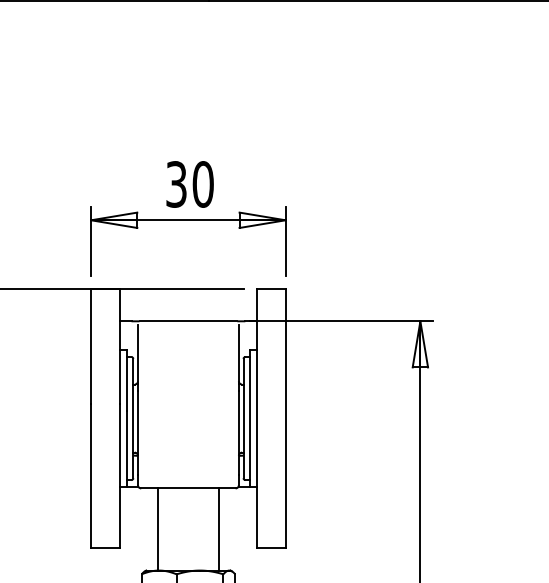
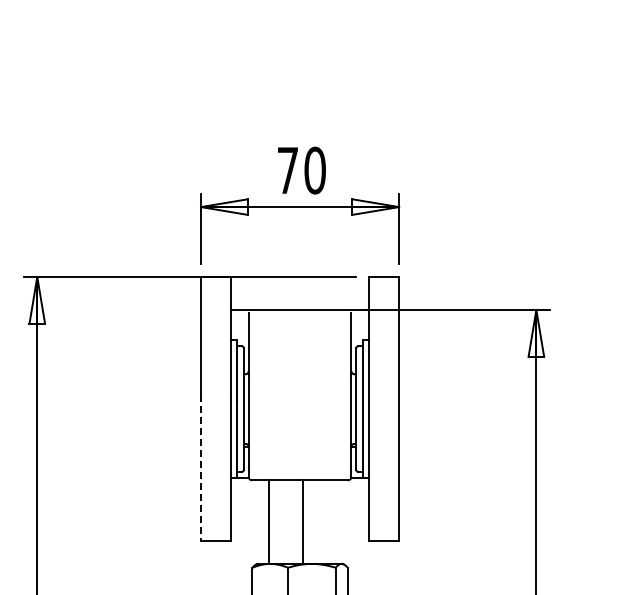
text: (176, 184) -> (287, 170), 30 -> 70
line: (91, 476) -> (201, 468), solid -> dashed
line: (219, 528) -> (303, 521), moved

